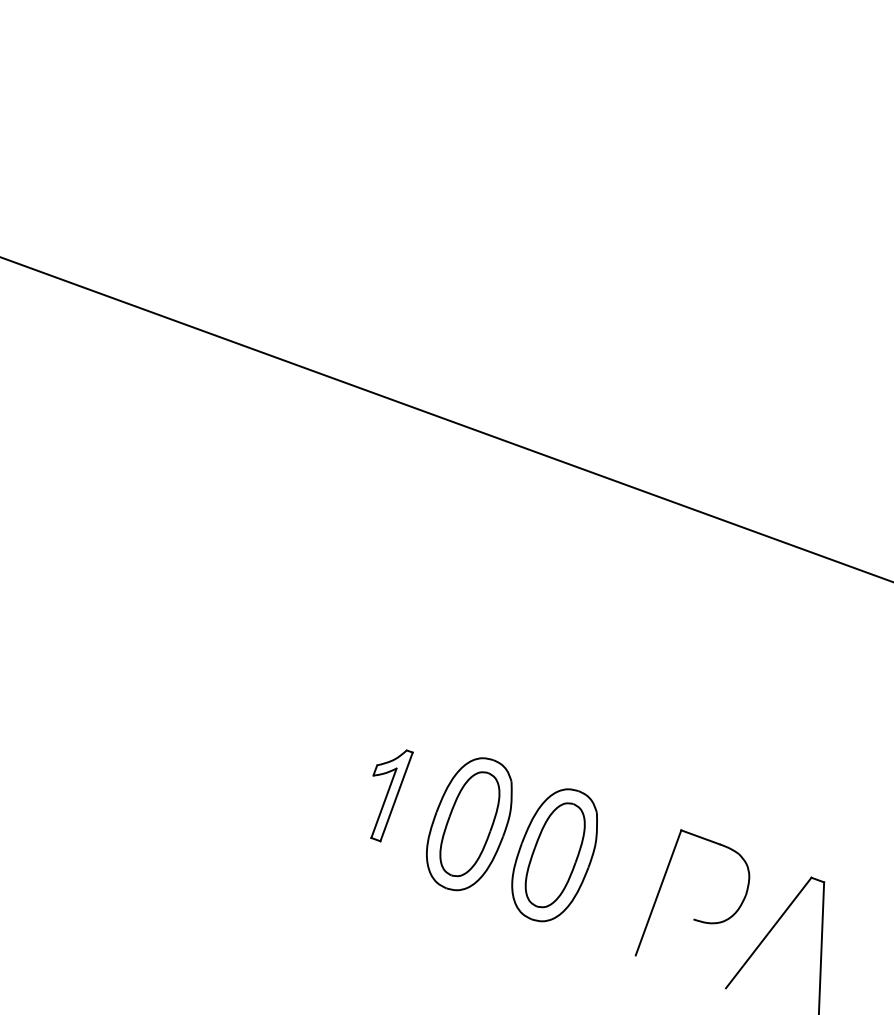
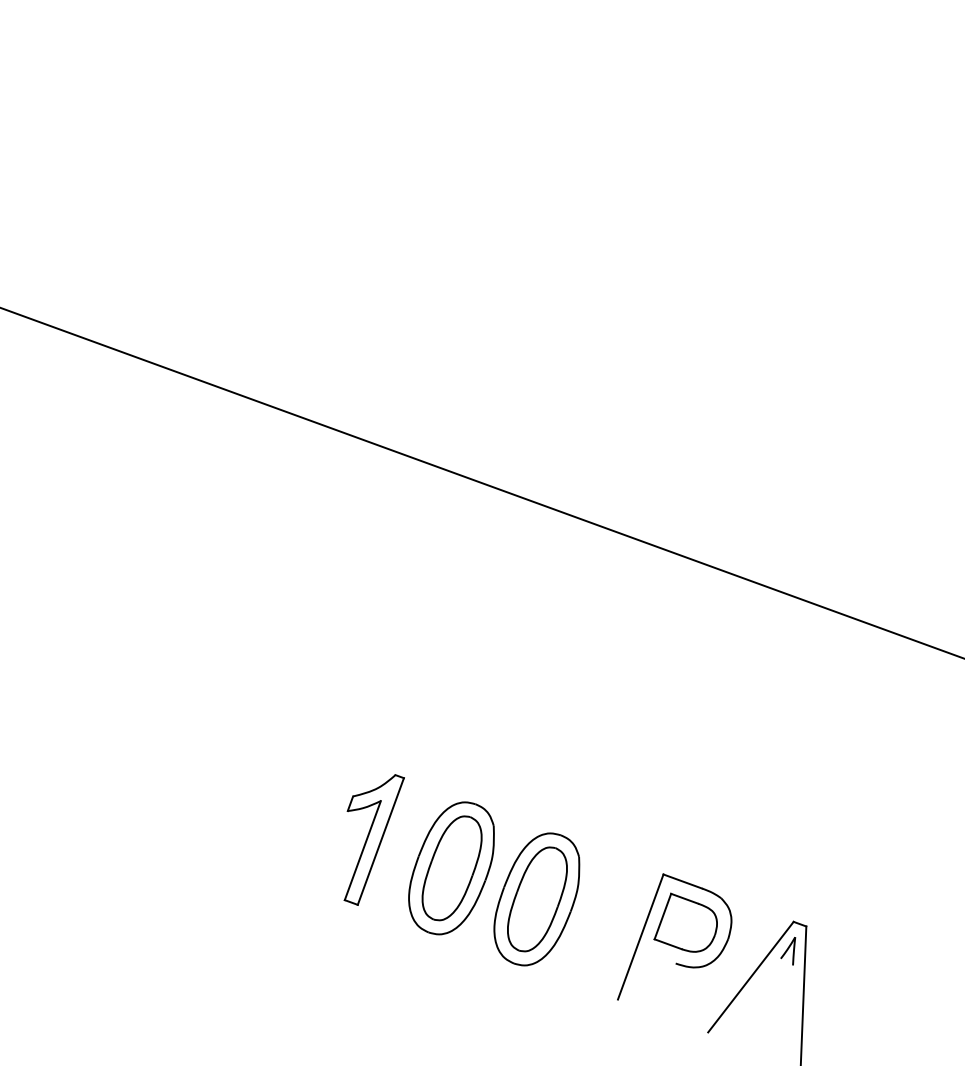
part: (391, 795) -> (373, 839), size x1.43
part: (703, 878) -> (685, 922), added
part: (806, 907) -> (788, 951), added

